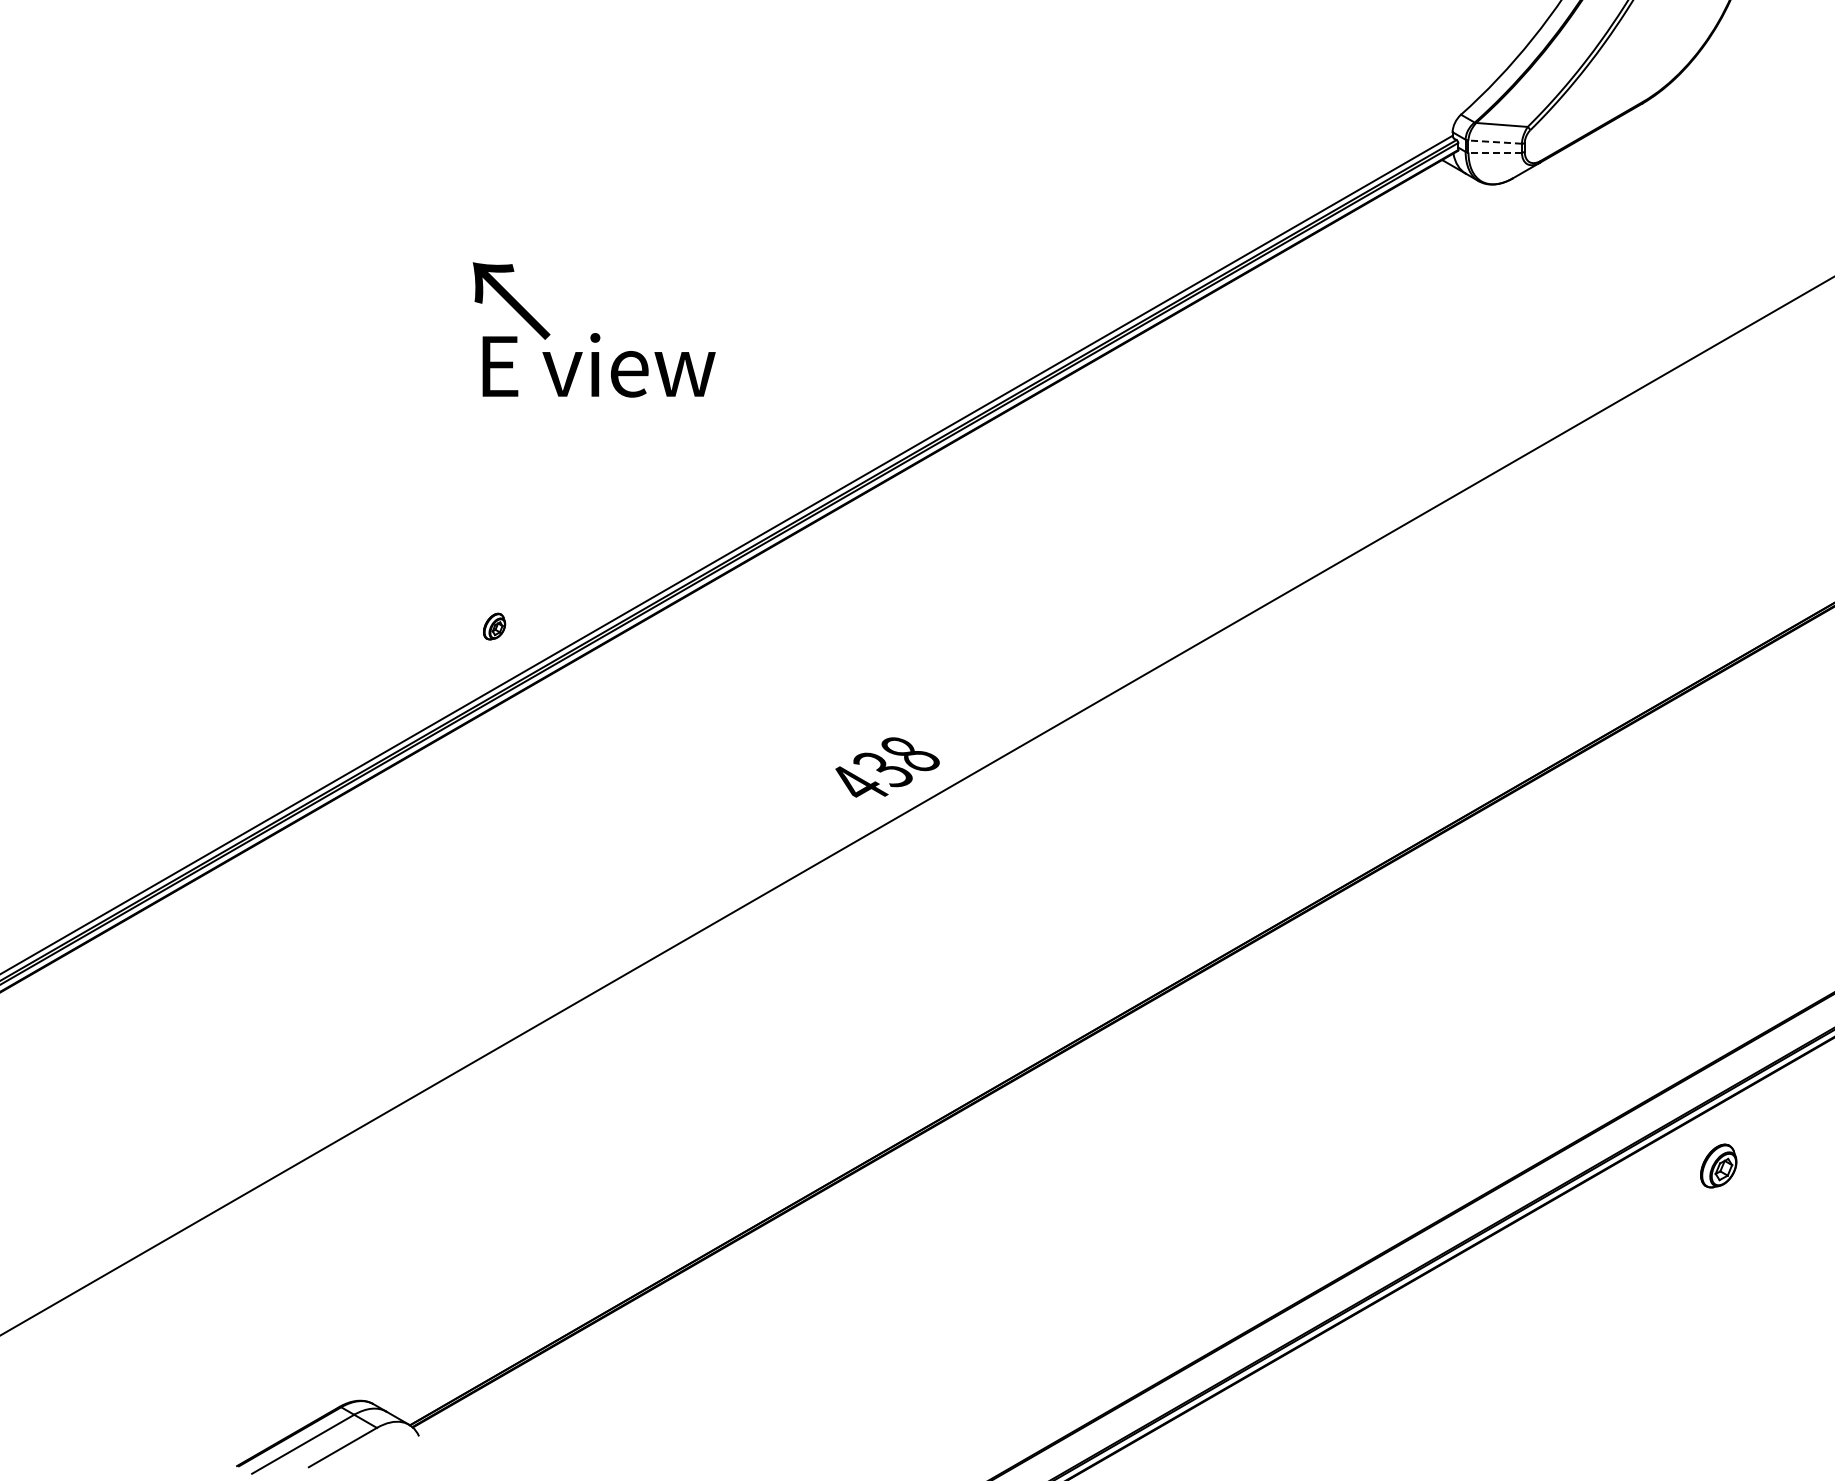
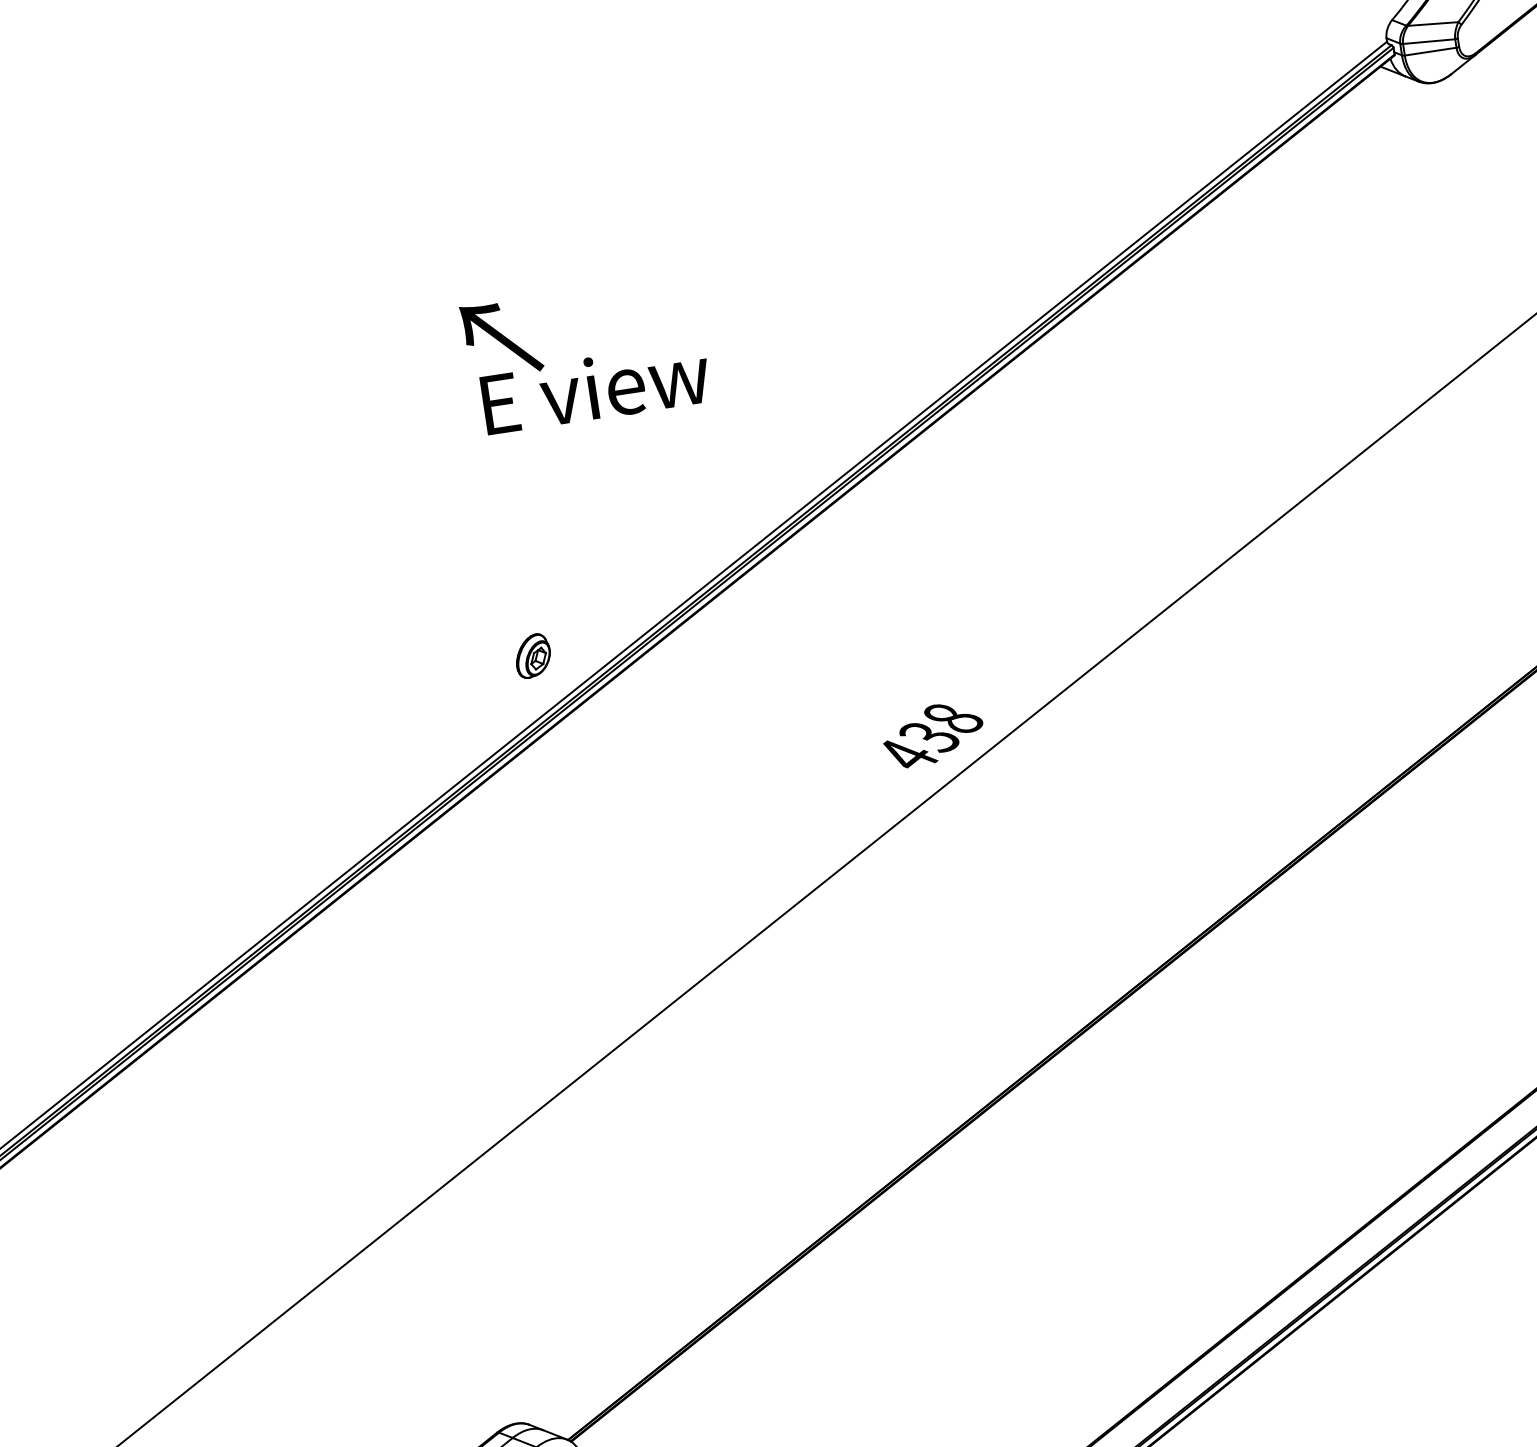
line: (1495, 142) -> (1429, 41), dashed -> solid
line: (1495, 152) -> (1430, 51), dashed -> solid
part: (494, 626) -> (533, 655), size x1.67

